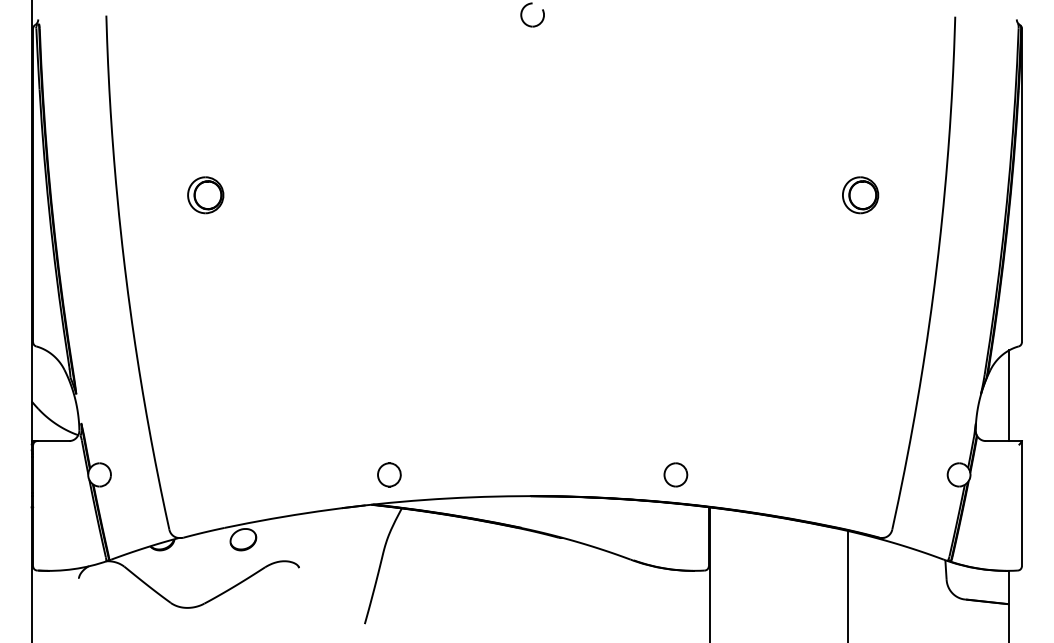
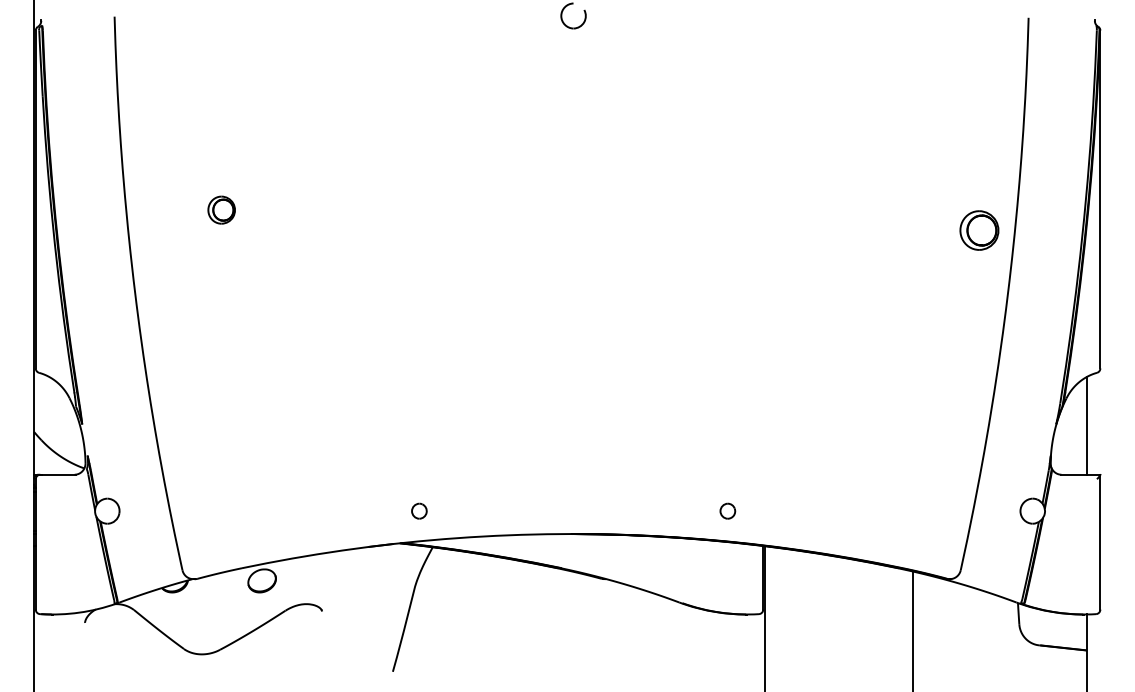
part: (205, 195) -> (221, 210), size x0.7
part: (860, 195) -> (979, 230), moved
part: (389, 474) -> (419, 510), size x0.6
part: (675, 474) -> (727, 510), size x0.6

